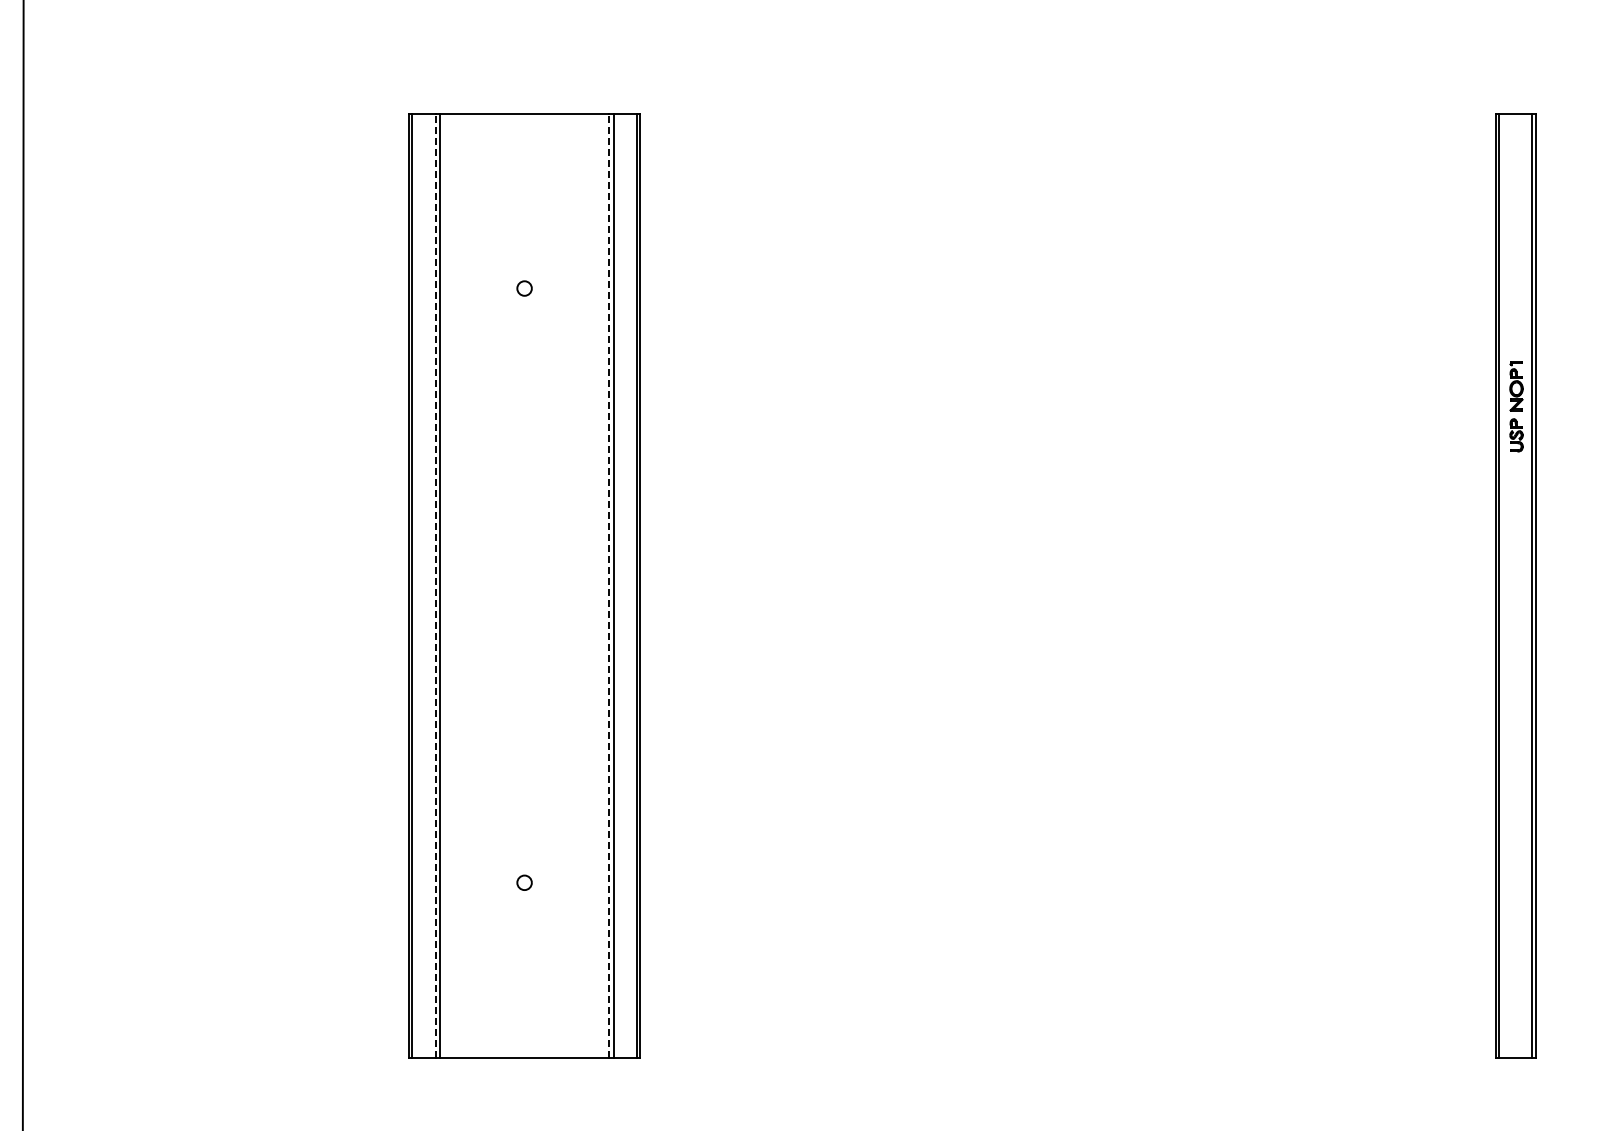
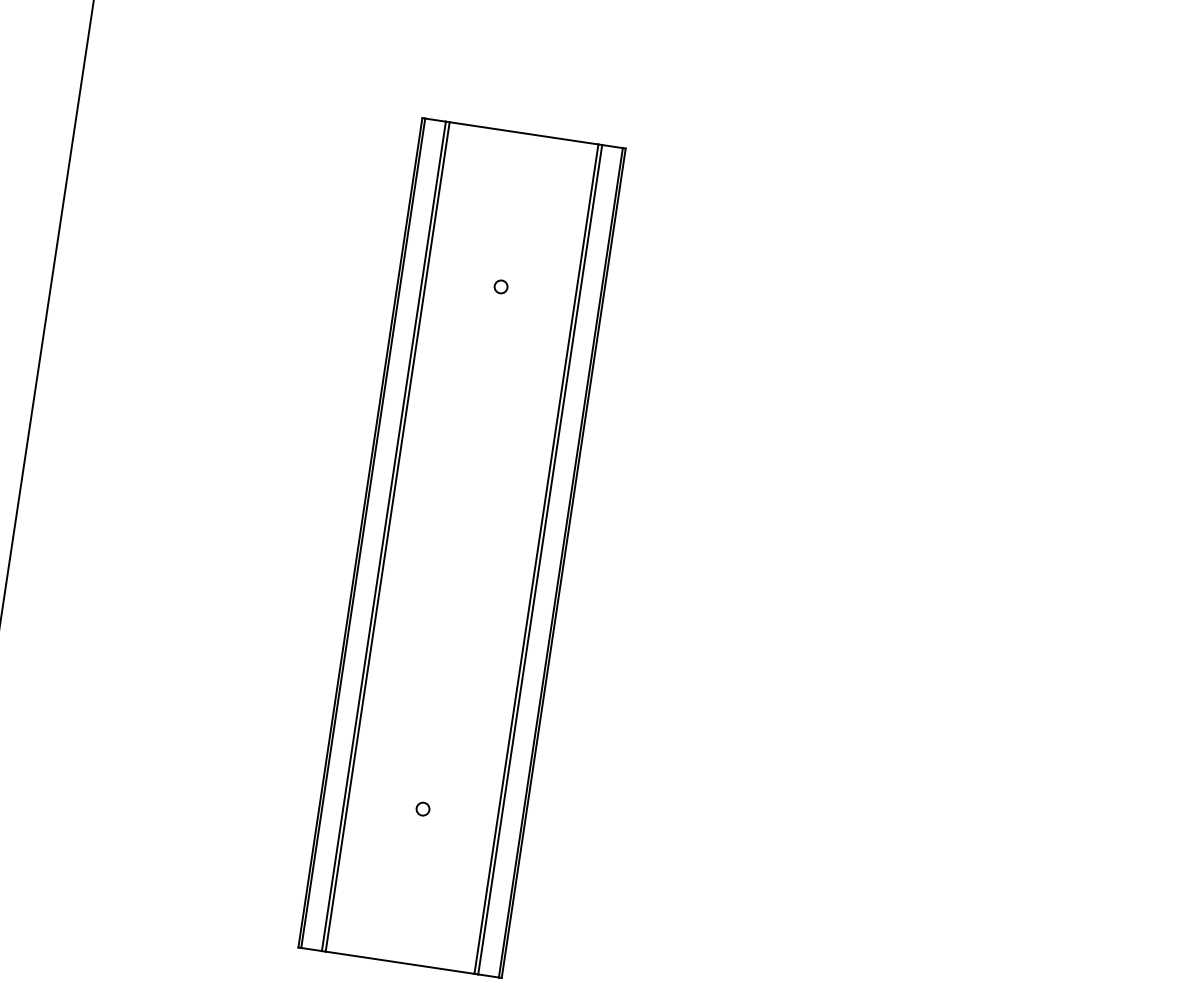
line: (435, 585) -> (383, 536), dashed -> solid
line: (609, 585) -> (536, 559), dashed -> solid

